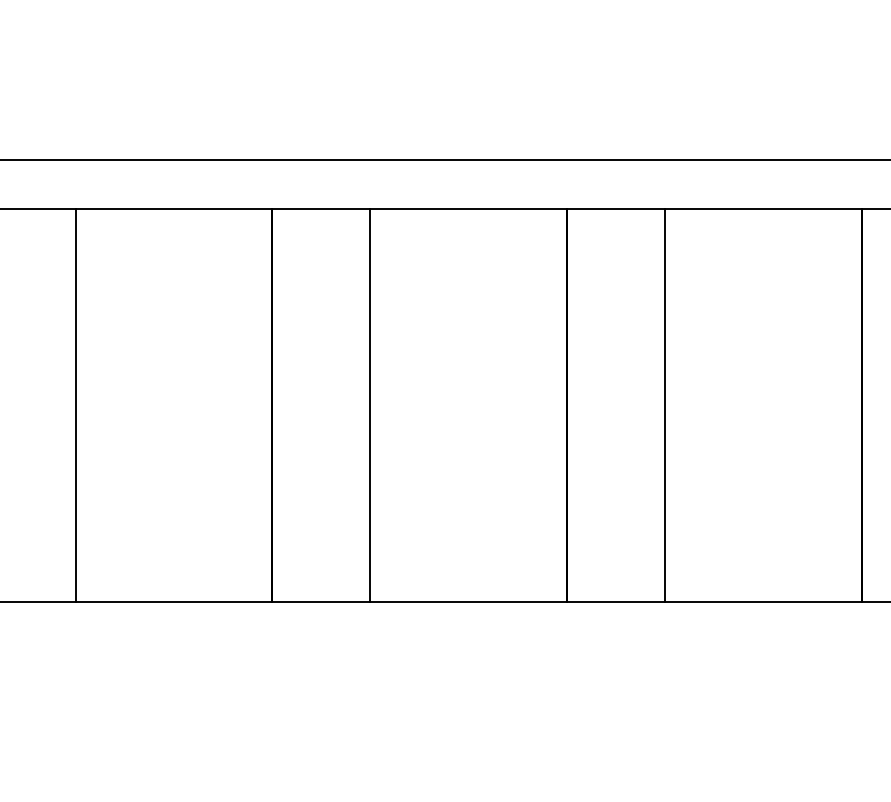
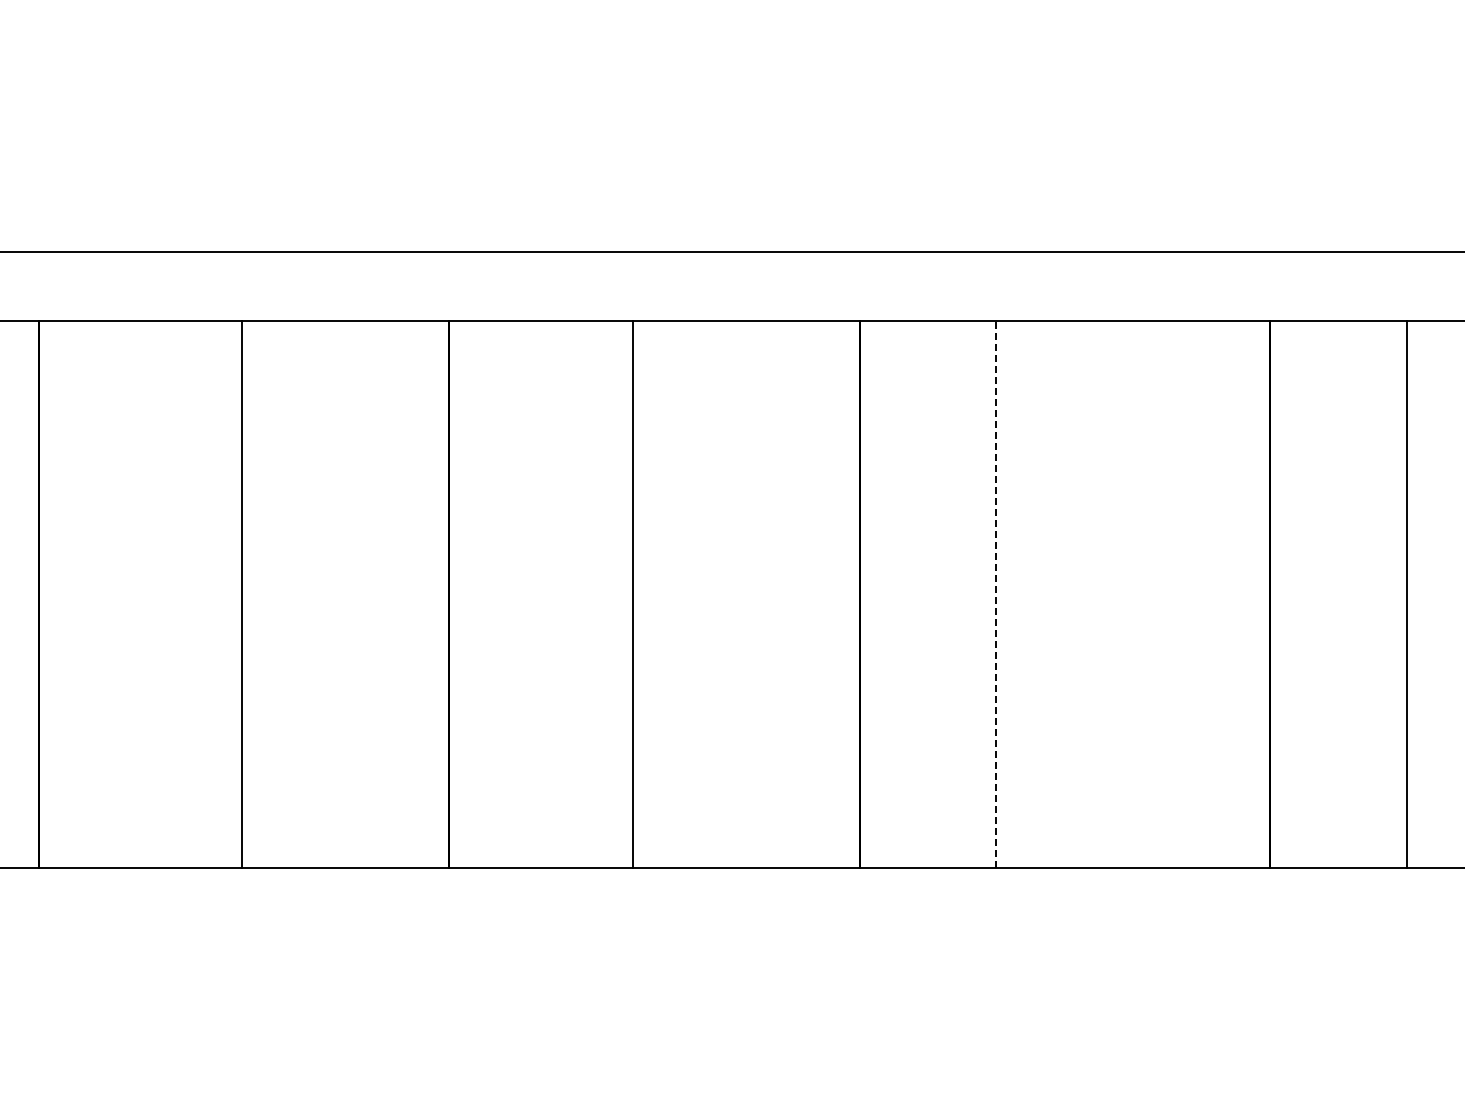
line: (75, 405) -> (241, 593), moved
line: (370, 405) -> (633, 593), moved
line: (665, 405) -> (996, 593), solid -> dashed

